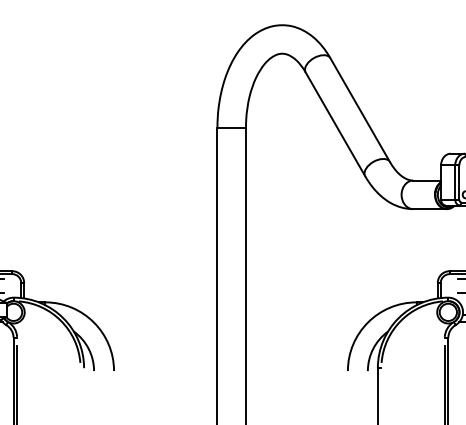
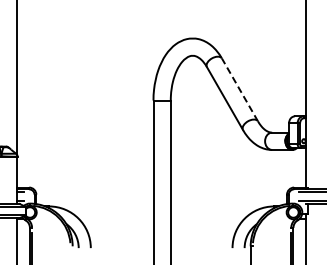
line: (359, 109) -> (239, 89), solid -> dashed

